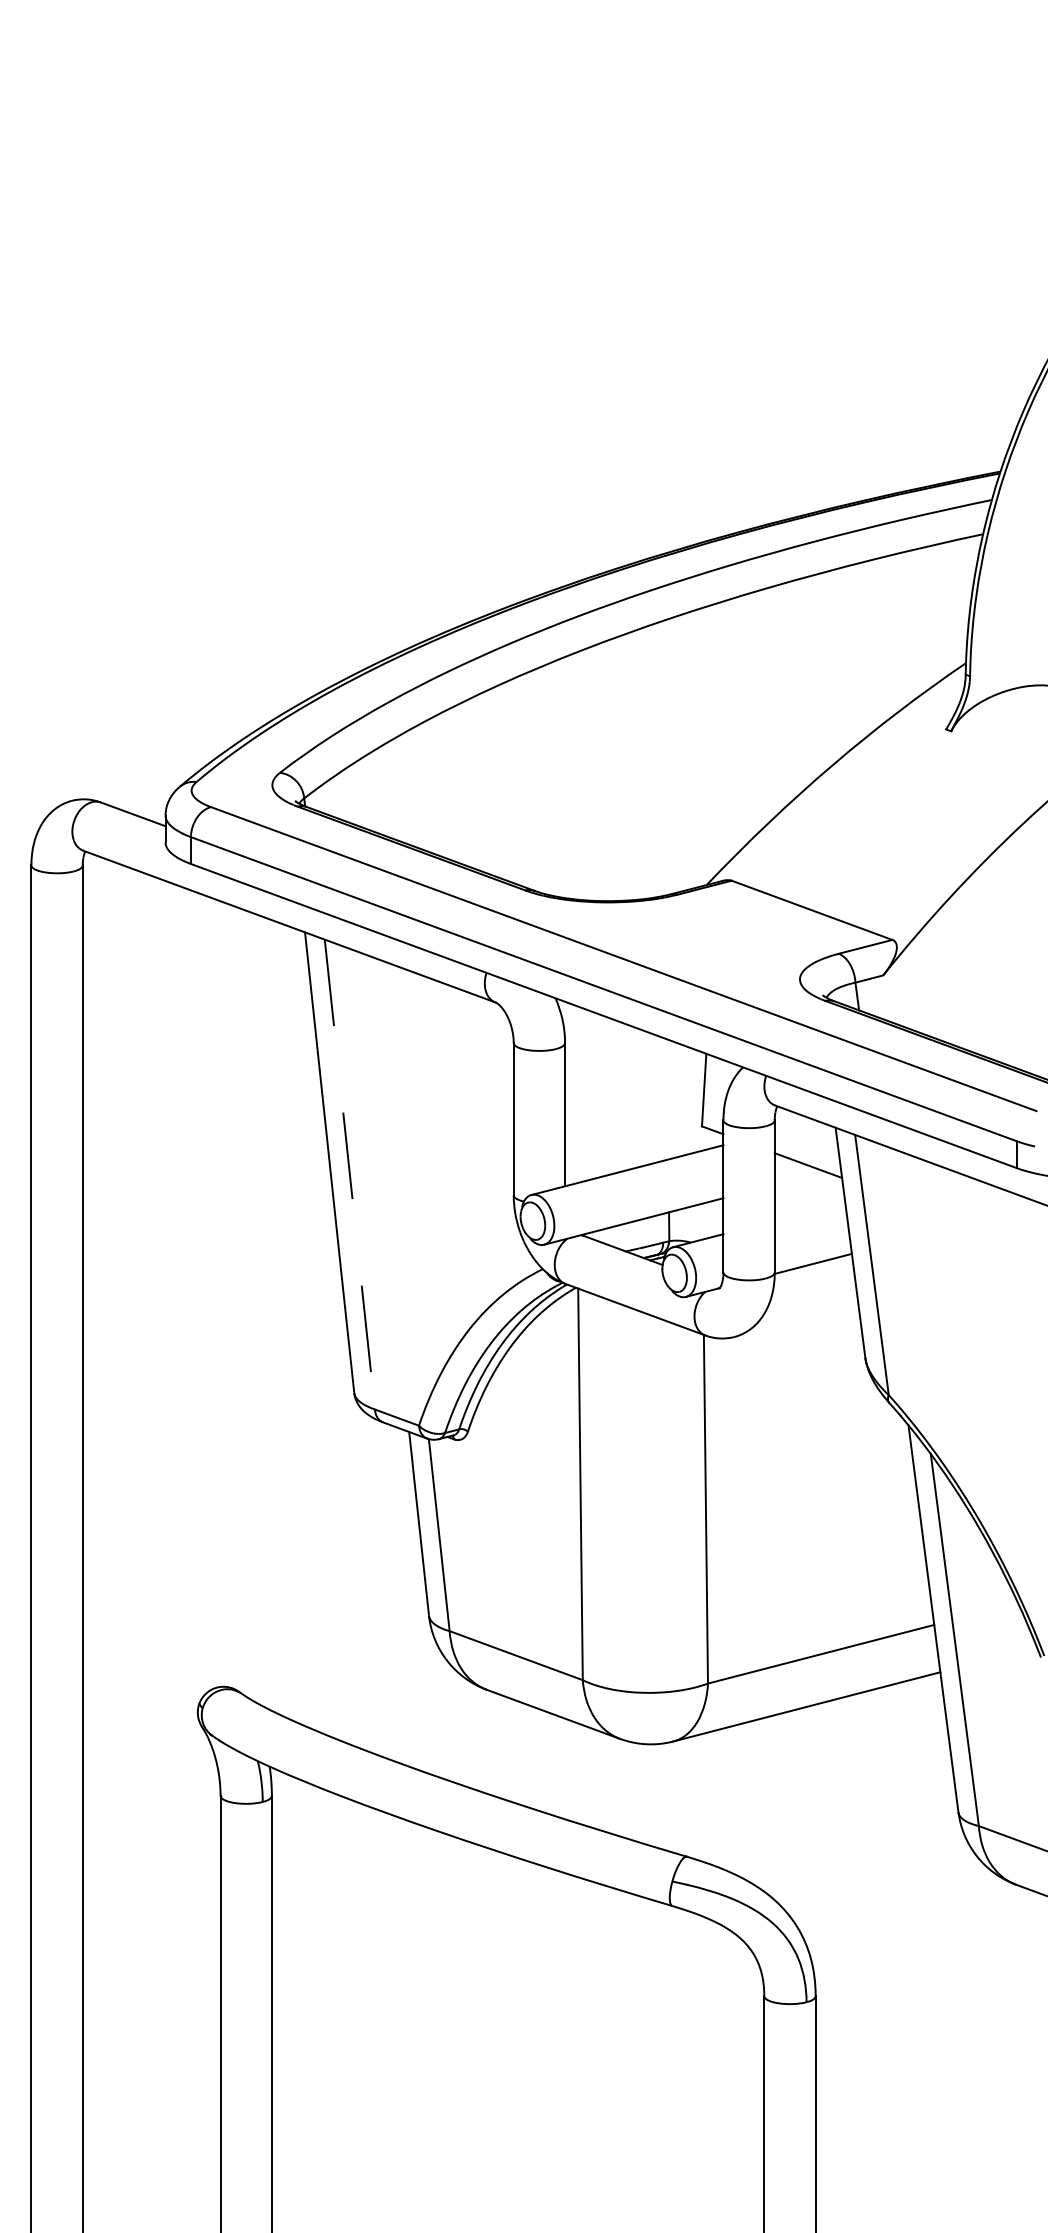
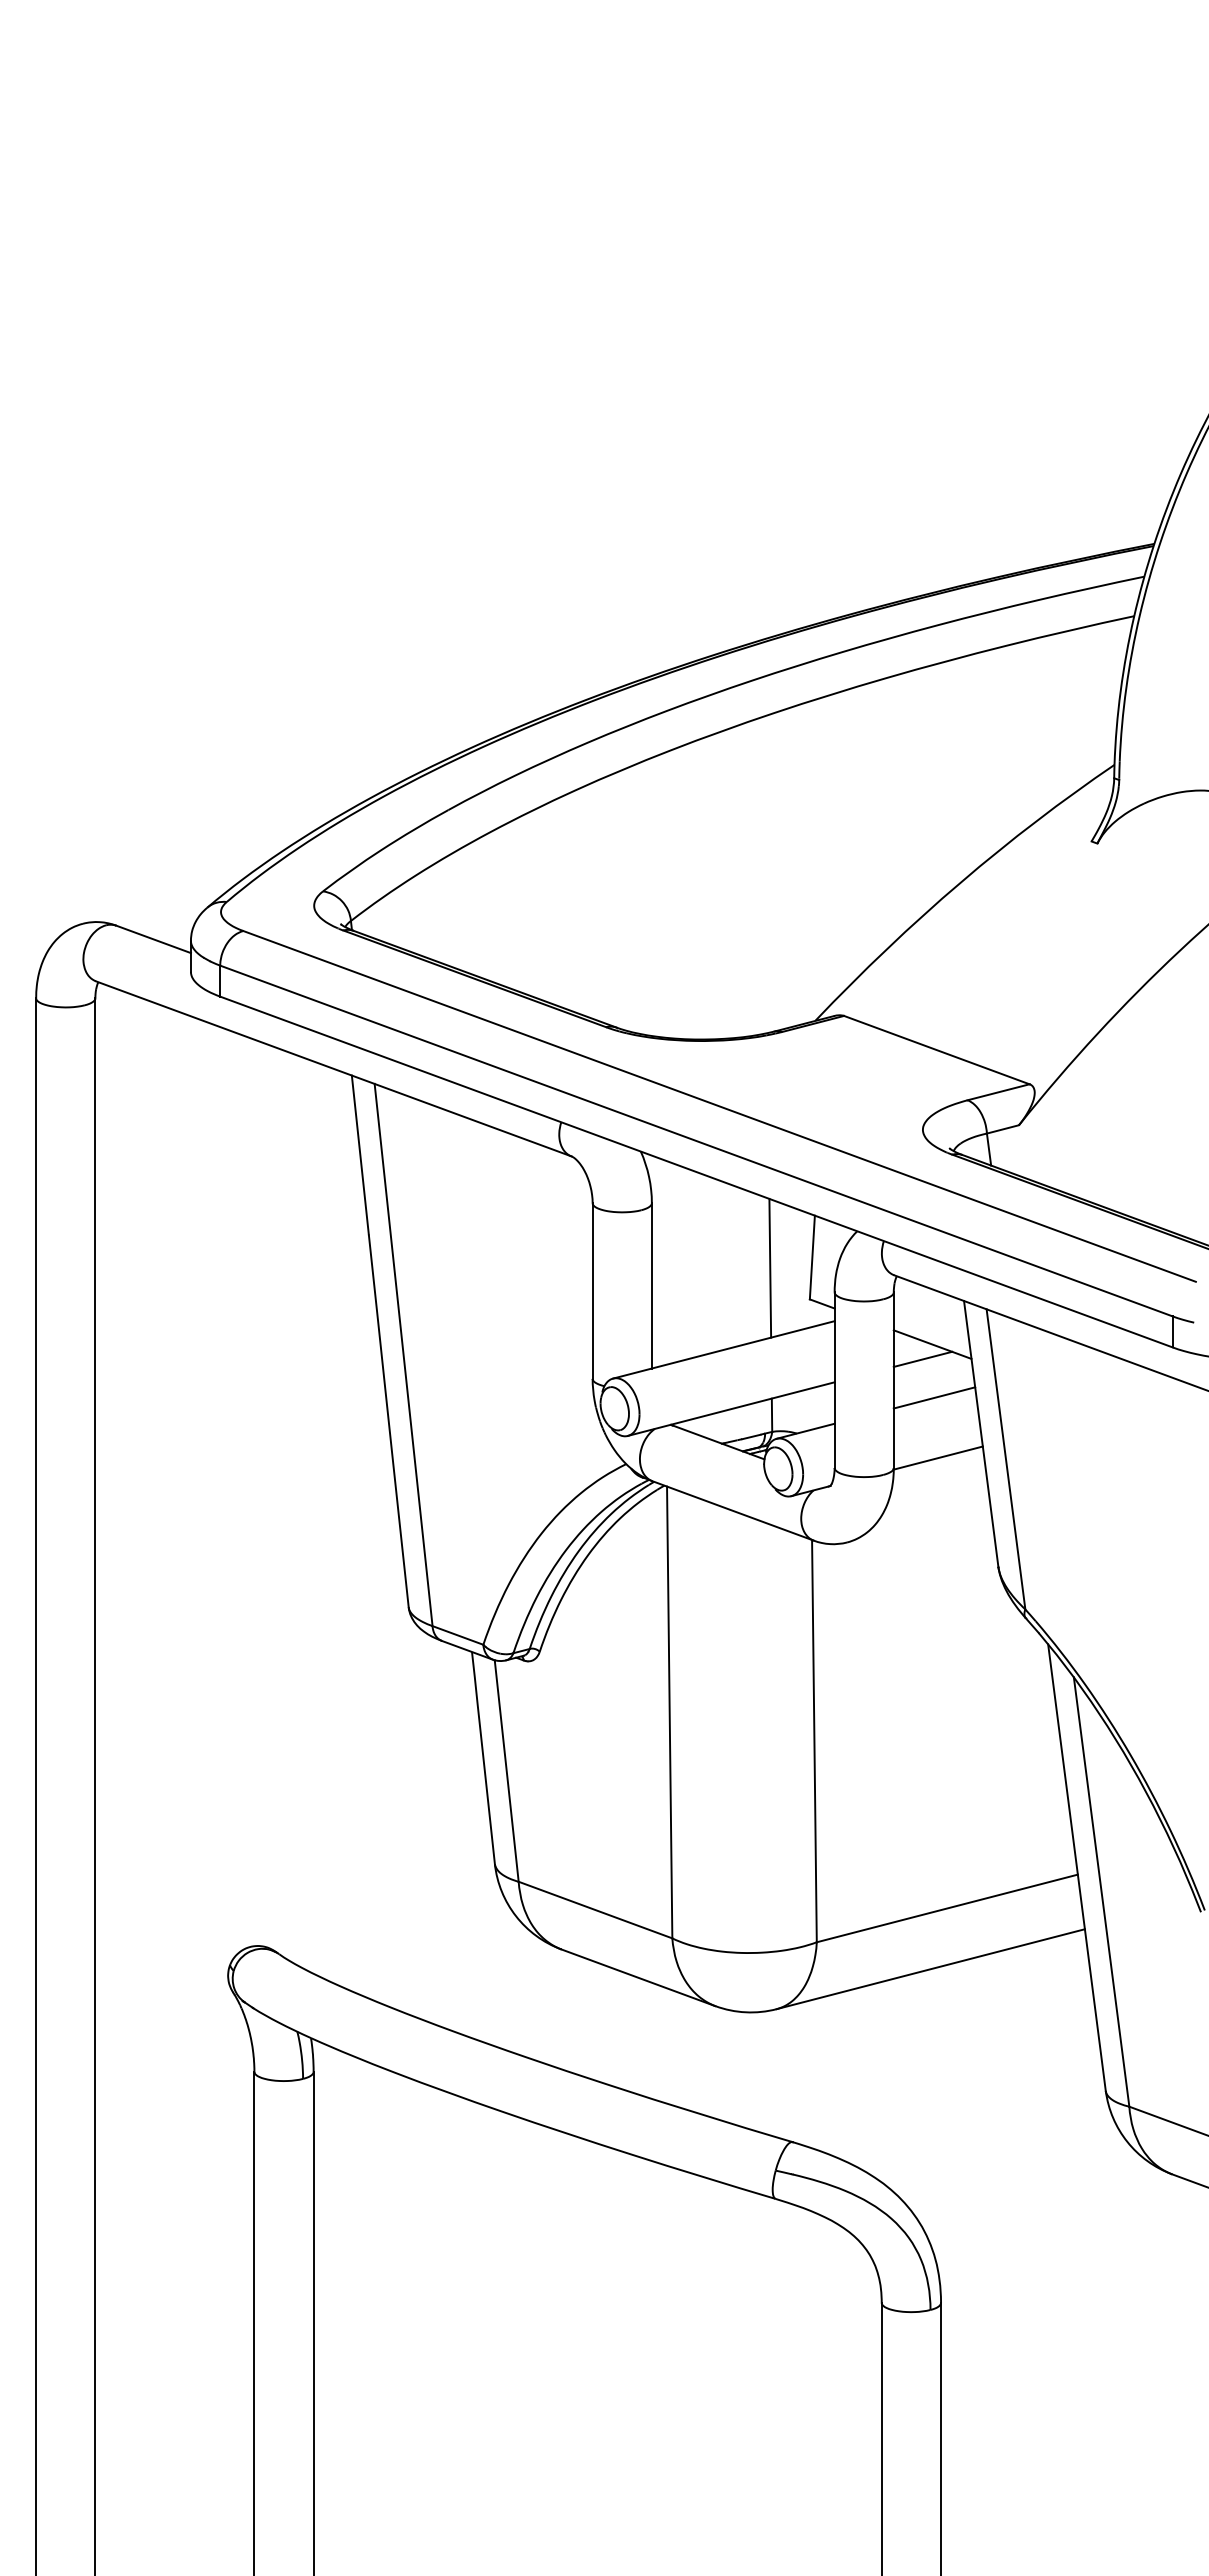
line: (667, 1098) -> (770, 1267), added
line: (349, 1175) -> (403, 1355), dashed -> solid
line: (799, 1177) -> (922, 1358), added
line: (810, 1211) -> (934, 1397), added

